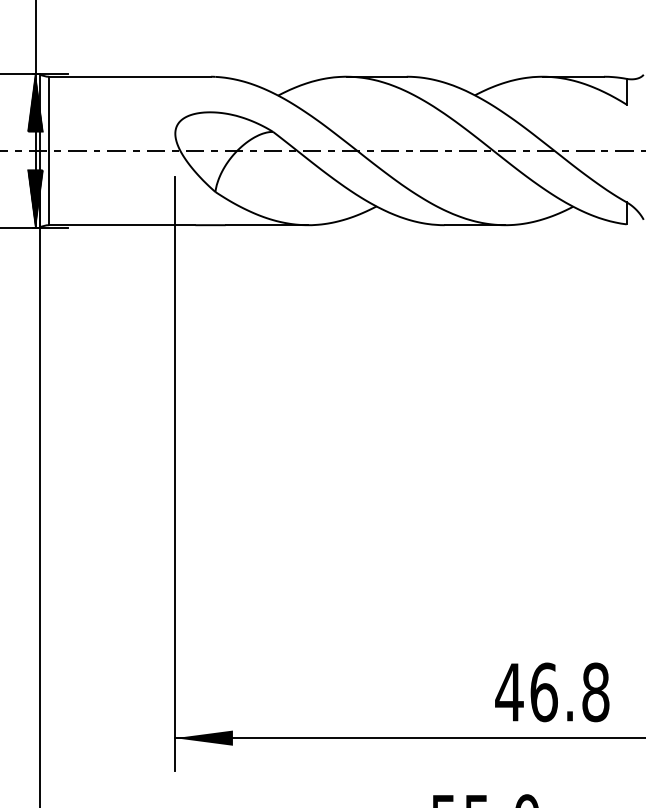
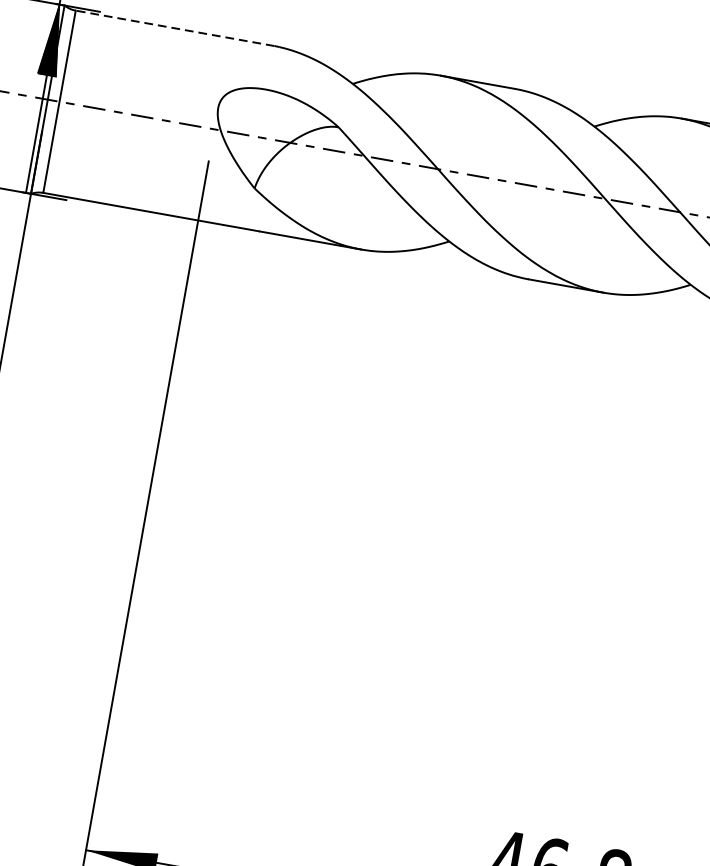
line: (130, 76) -> (175, 28), solid -> dashed
hatch: (35, 198) -> (32, 157), removed

